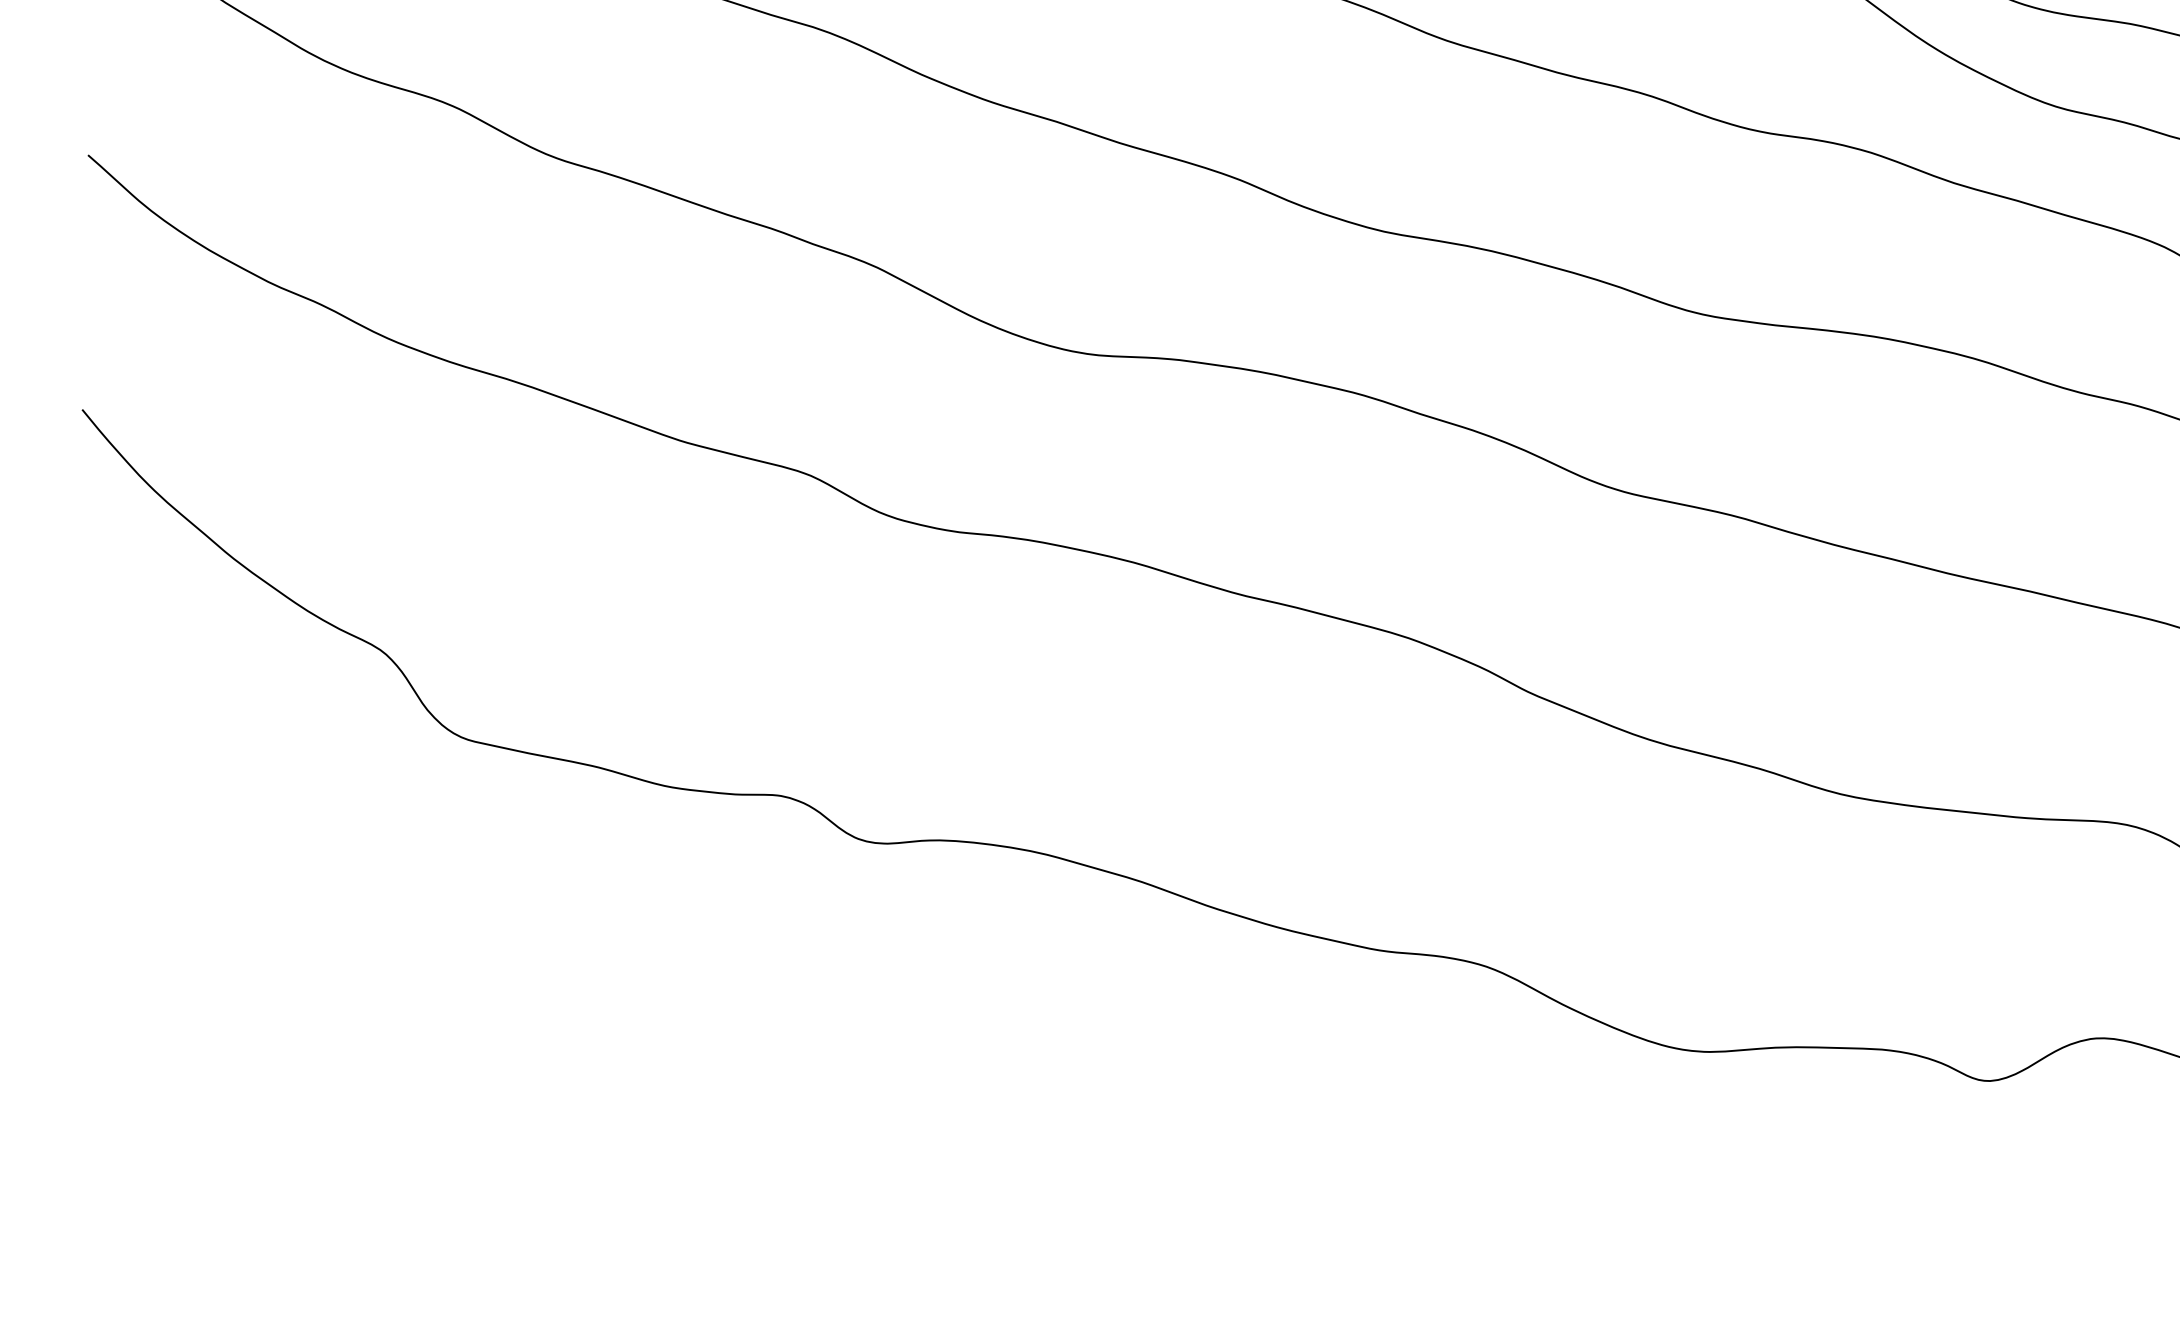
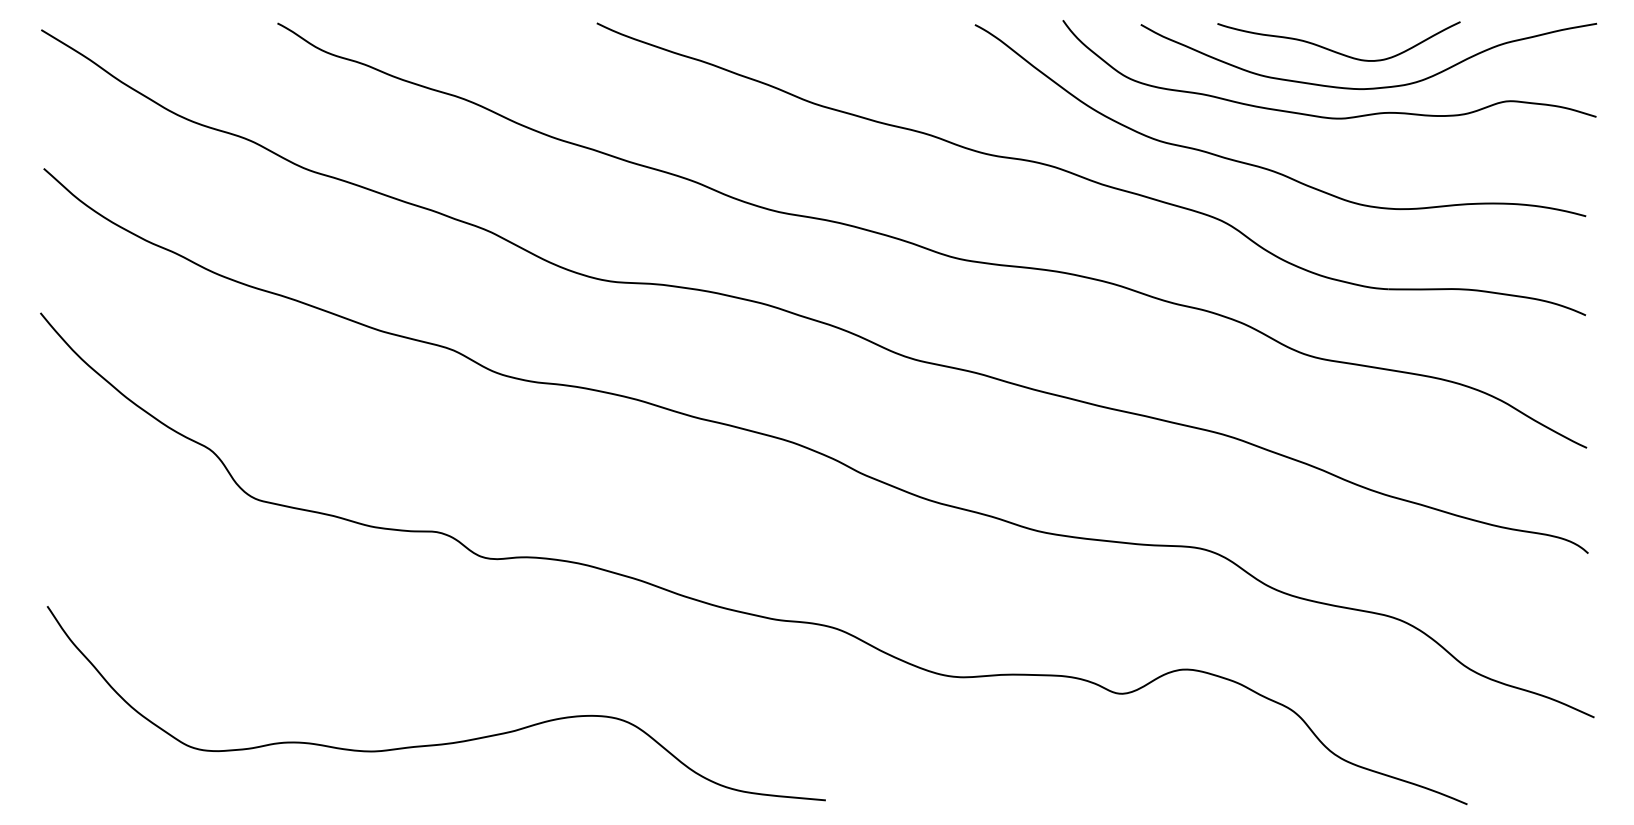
curve: (783, 1168) -> (438, 743), added

